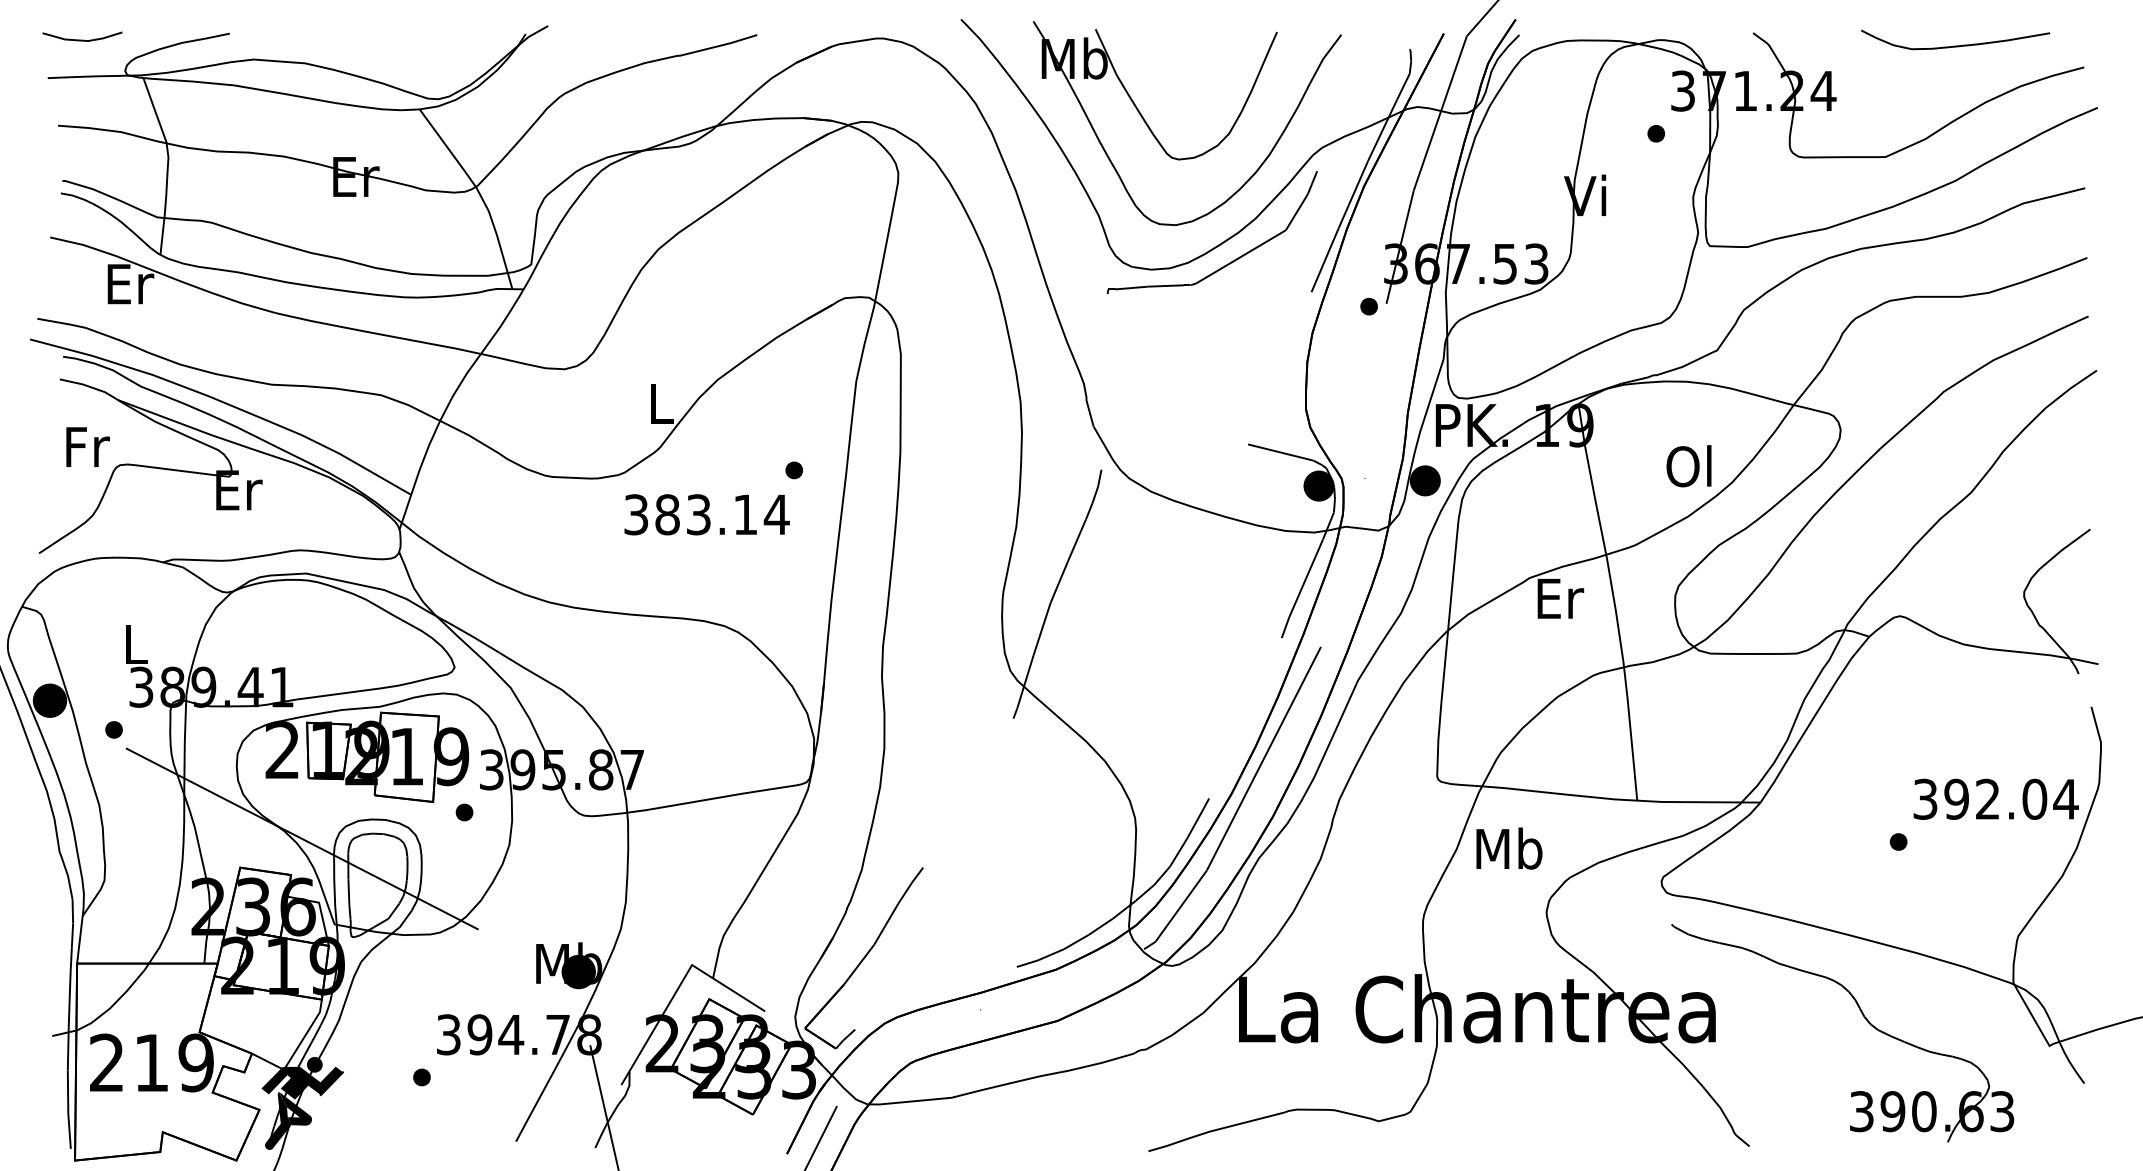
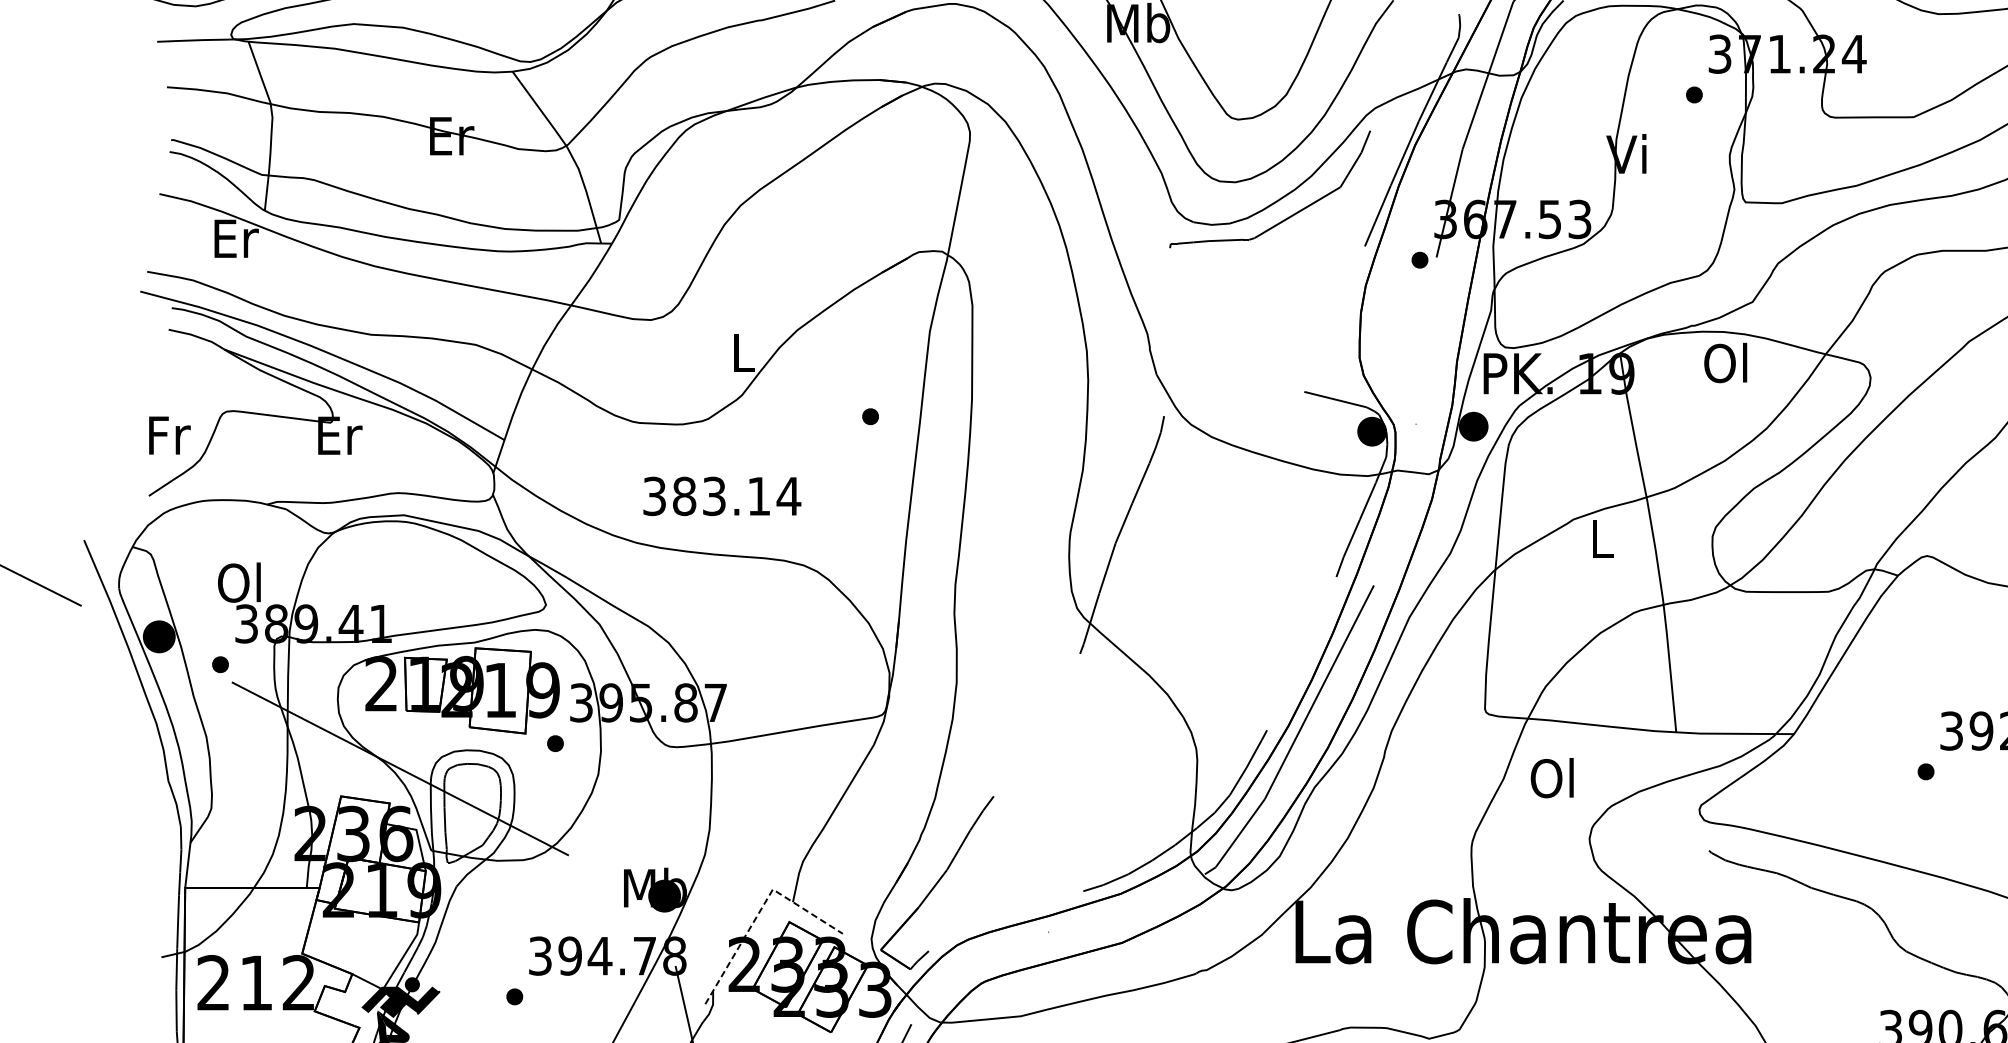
text: (87, 446) -> (169, 434), moved
text: (1688, 466) -> (1725, 363), moved
text: (706, 514) -> (721, 496), moved
text: (1560, 598) -> (1602, 539), Er -> L
text: (133, 644) -> (239, 583), L -> Ol
text: (1509, 848) -> (1554, 778), Mb -> Ol
line: (678, 987) -> (759, 910), solid -> dashed
text: (195, 1062) -> (298, 982), 219 -> 212

